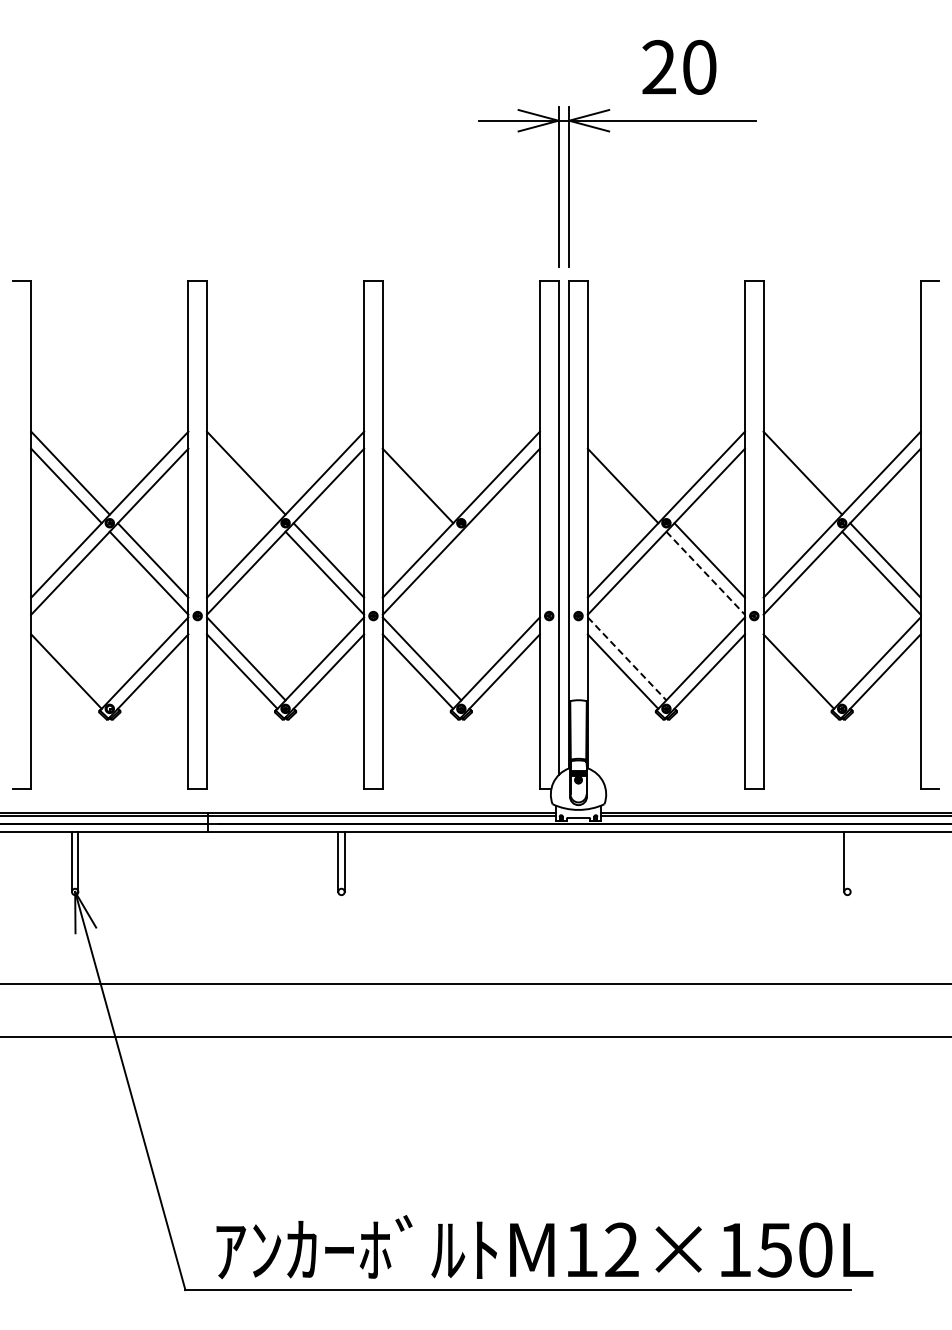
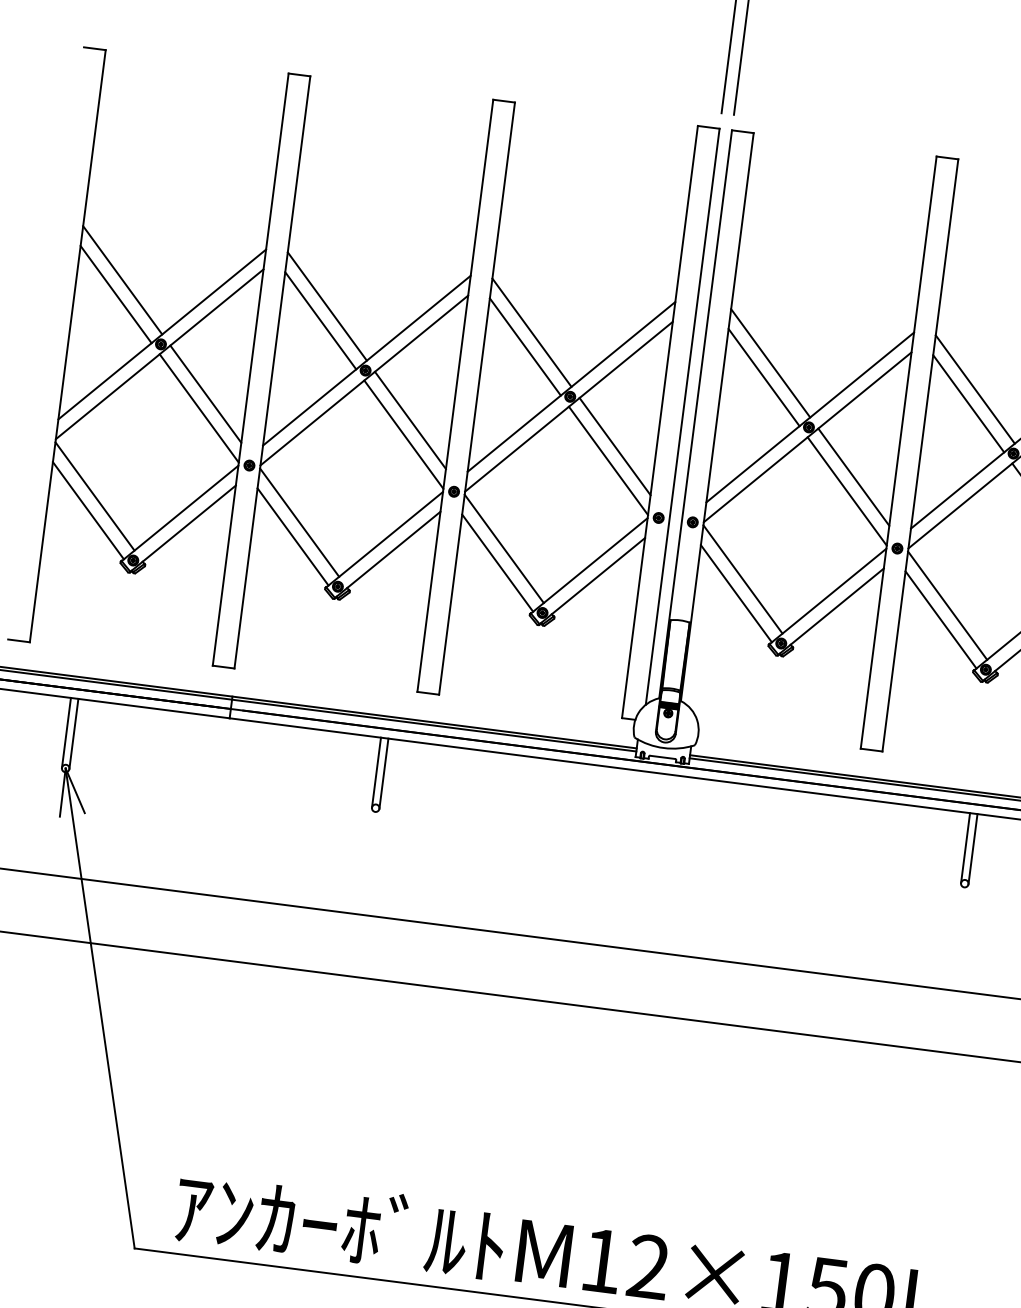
line: (421, 472) -> (531, 331), added
line: (626, 472) -> (770, 362), added
line: (242, 485) -> (321, 320), added
line: (798, 485) -> (968, 403), added
line: (504, 560) -> (614, 446), added
line: (500, 572) -> (608, 460), added
line: (706, 573) -> (848, 491), dashed -> solid
line: (70, 658) -> (95, 496), added
line: (802, 658) -> (947, 605), added
line: (627, 659) -> (743, 580), dashed -> solid
line: (850, 861) -> (972, 848), added

